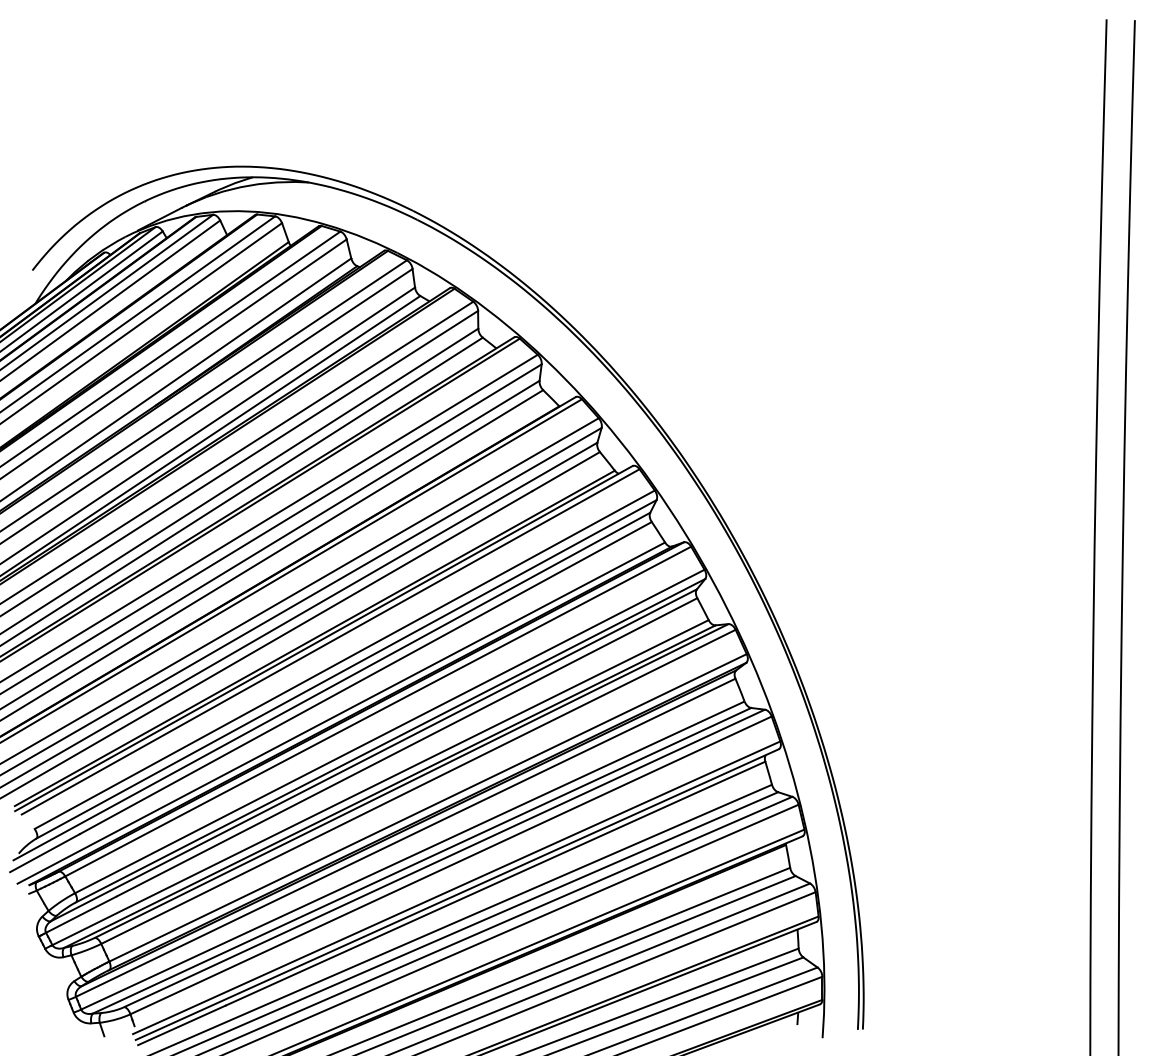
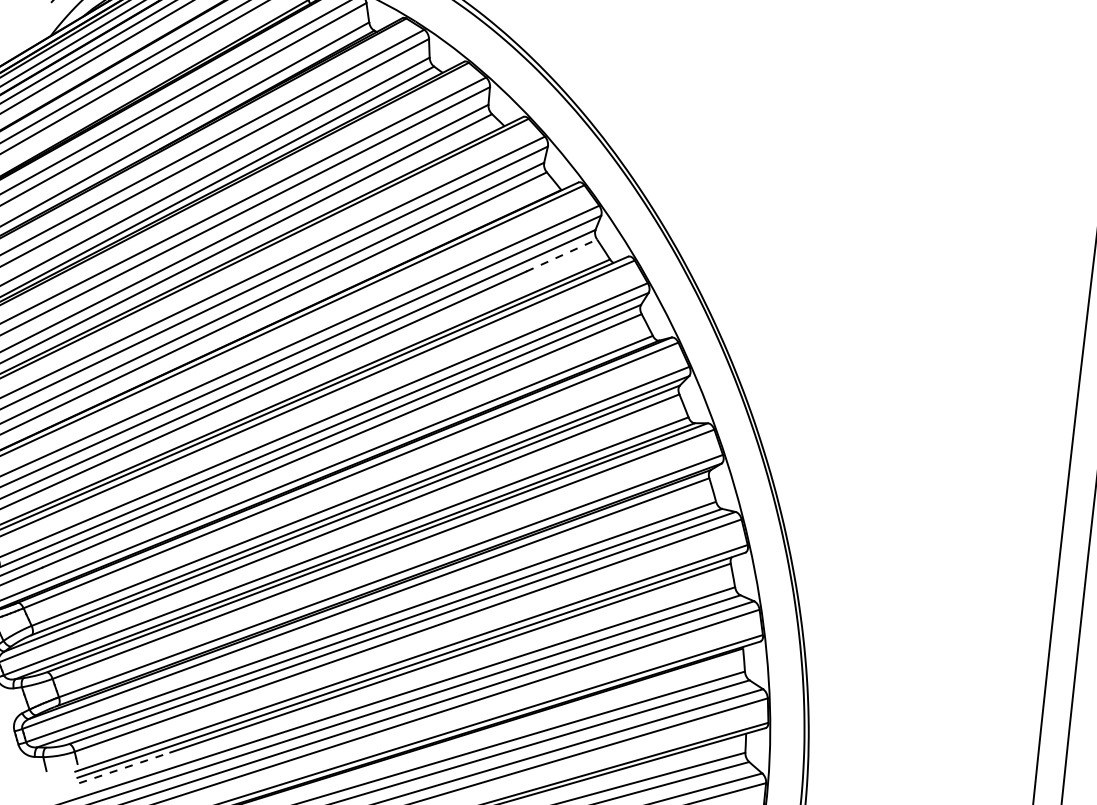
line: (566, 471) -> (561, 255), solid -> dashed
line: (182, 1025) -> (125, 768), solid -> dashed

